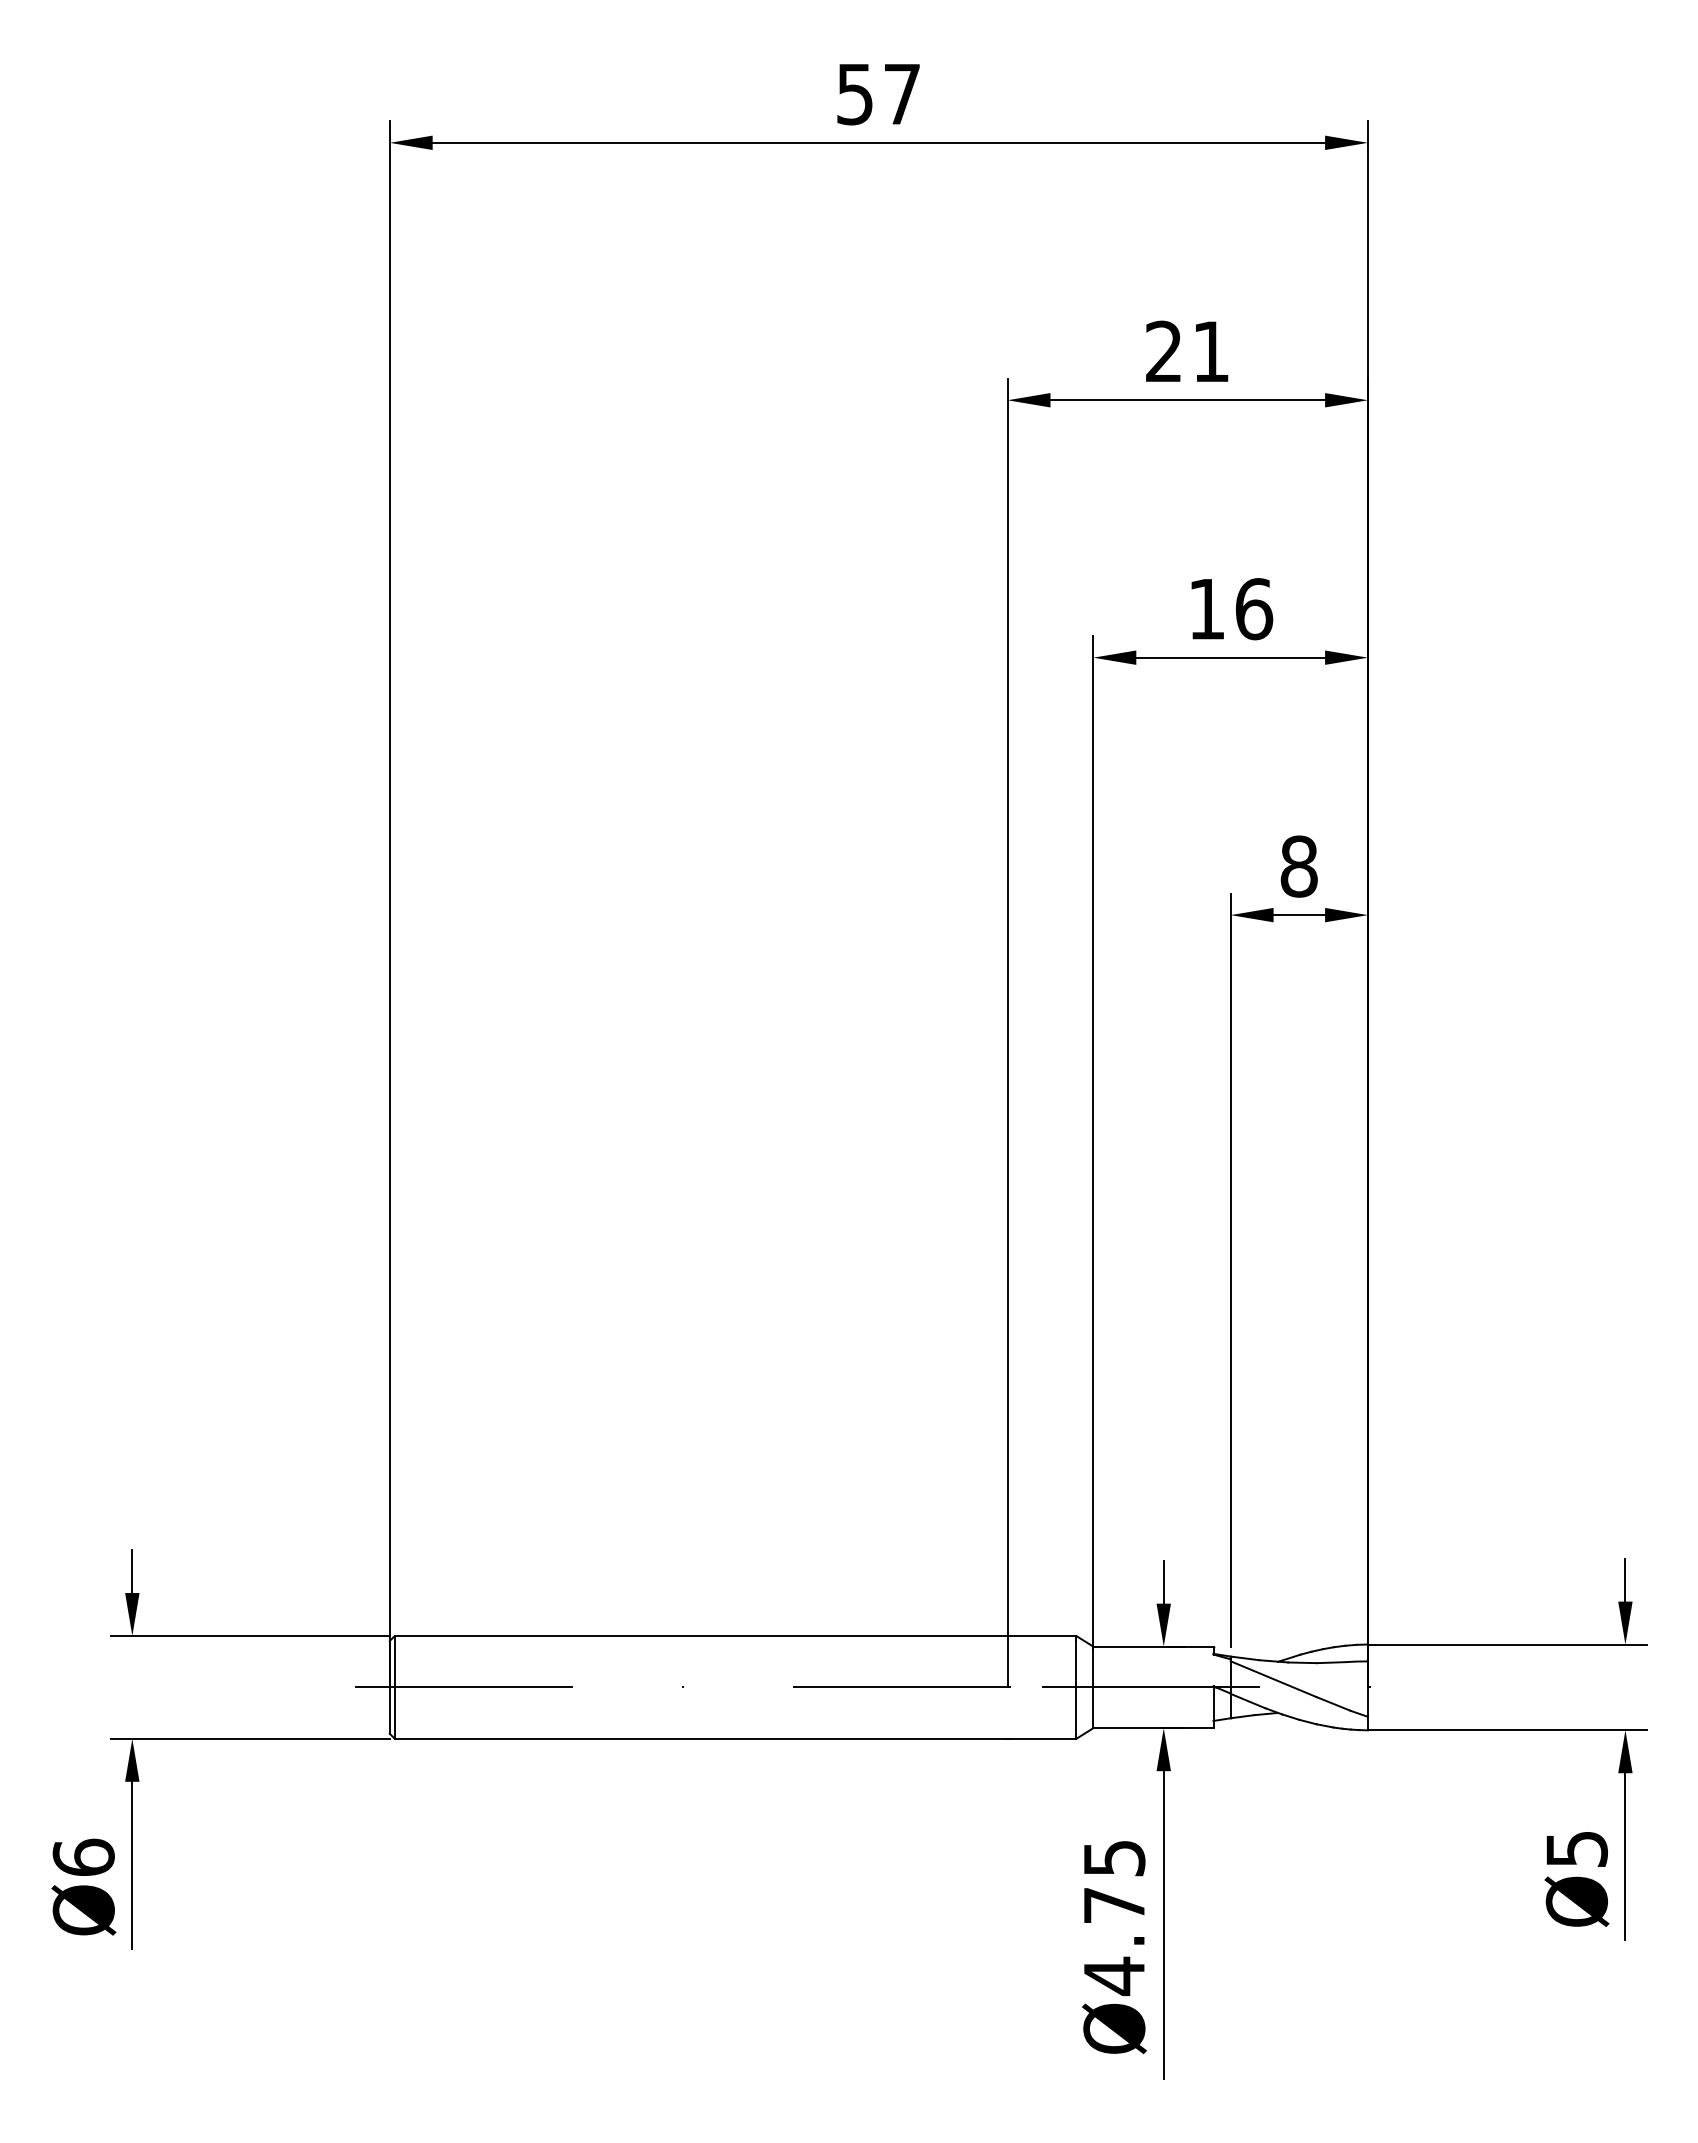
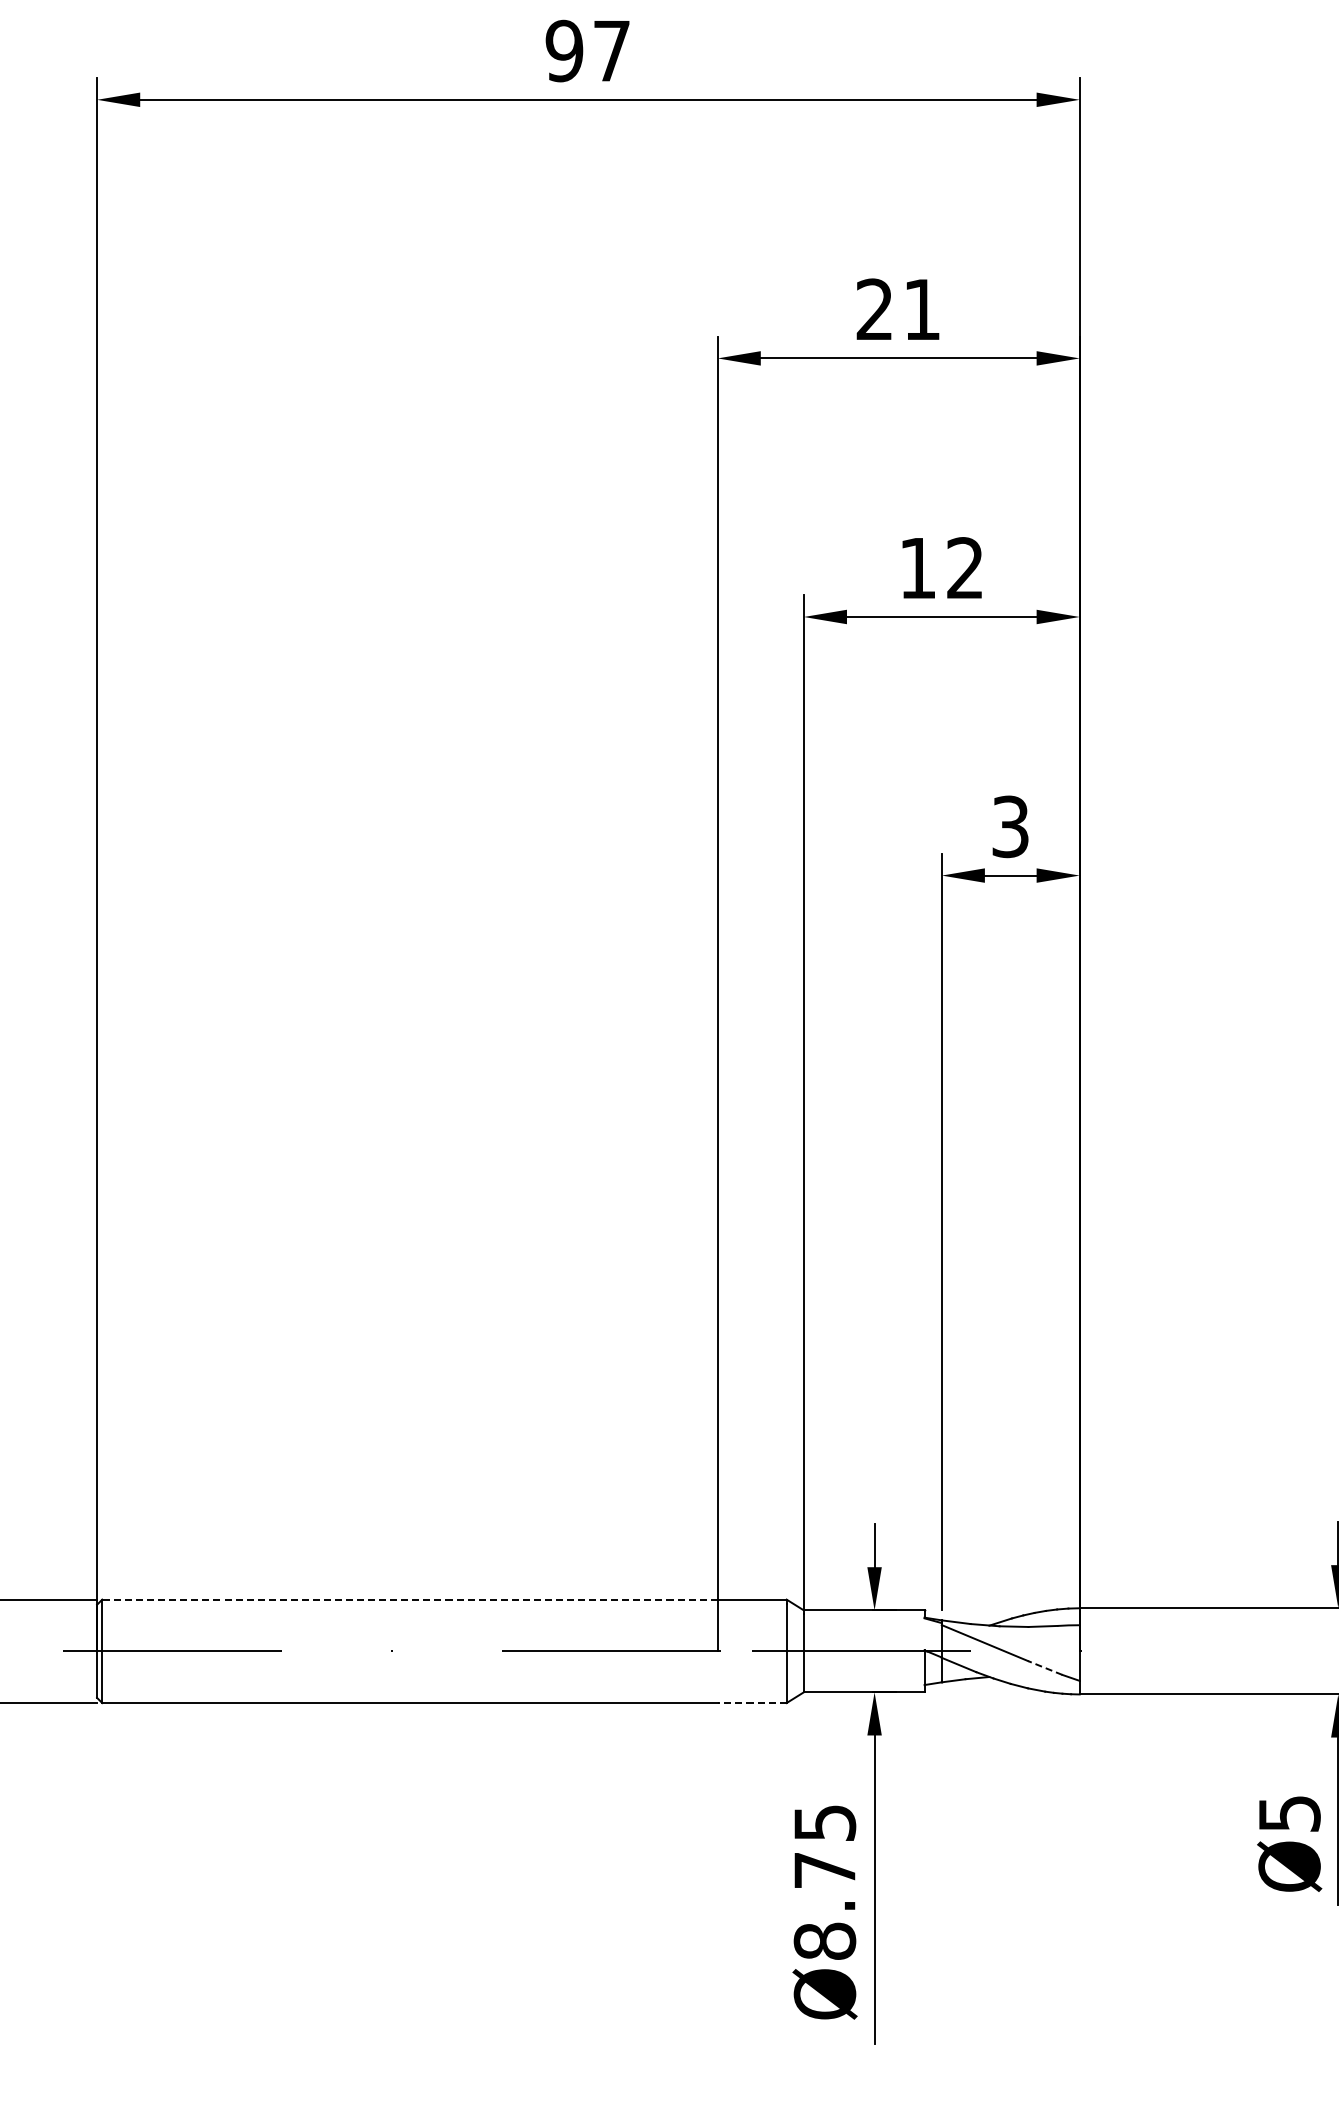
text: (854, 94) -> (563, 51), 57 -> 97
text: (1254, 609) -> (965, 568), 16 -> 12
text: (1298, 866) -> (1009, 826), 8 -> 3
line: (700, 1635) -> (409, 1599), solid -> dashed
line: (1333, 1703) -> (1045, 1667), solid -> dashed
line: (1041, 1738) -> (751, 1702), solid -> dashed
text: (1114, 1976) -> (825, 1941), Ø4.75 -> Ø8.75

